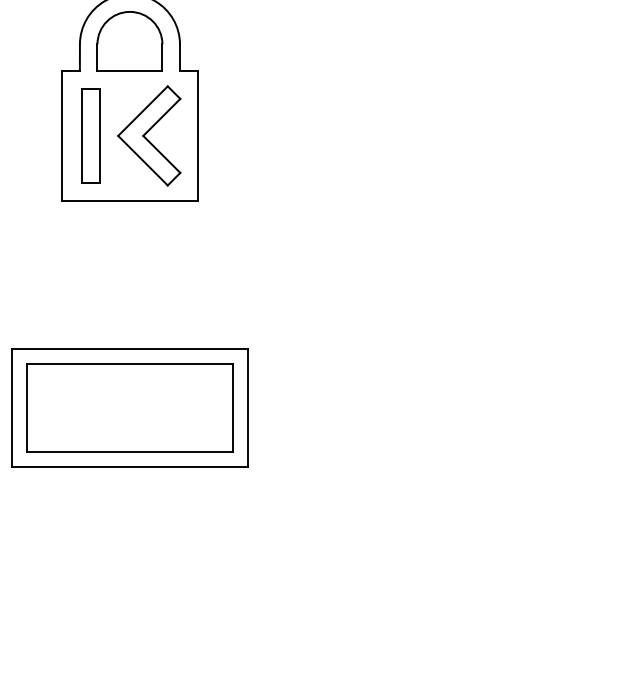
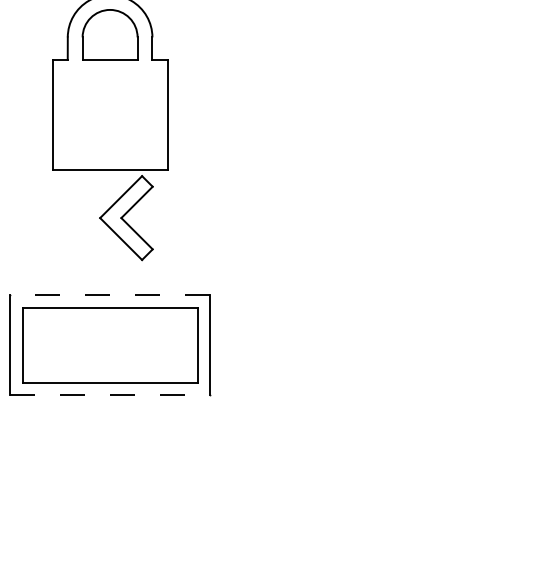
part: (90, 135) -> (76, 114), removed
part: (149, 135) -> (126, 217), moved
line: (129, 348) -> (109, 294), solid -> dashed
line: (130, 467) -> (110, 395), solid -> dashed

